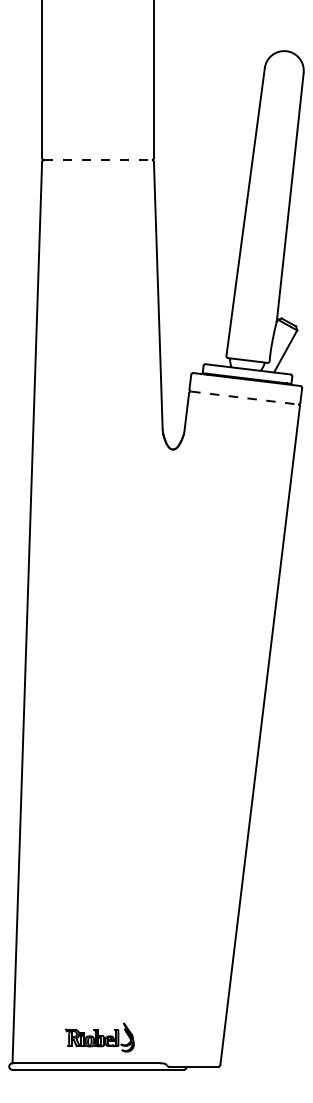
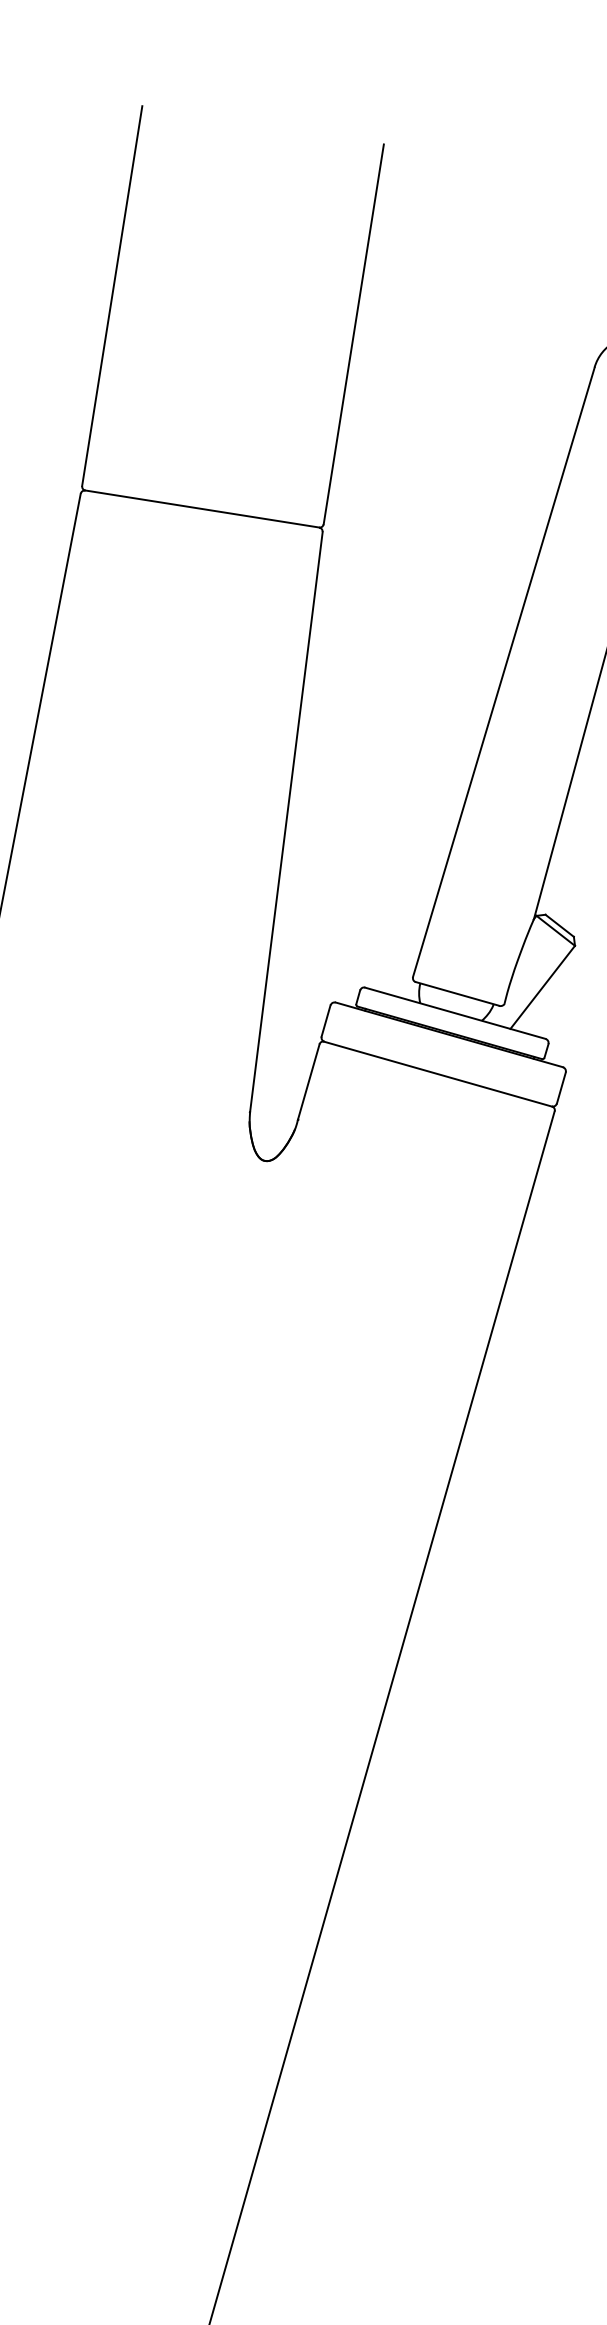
line: (98, 160) -> (203, 510), dashed -> solid
line: (244, 398) -> (437, 1075), dashed -> solid

